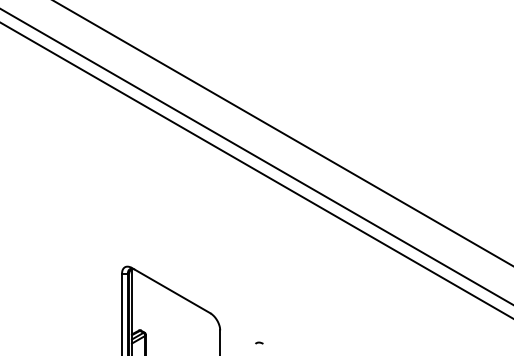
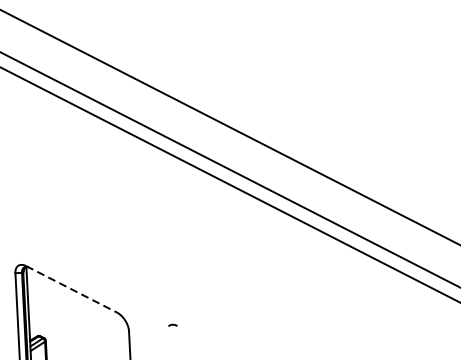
line: (171, 290) -> (72, 289), solid -> dashed
curve: (259, 342) -> (172, 324), moved

